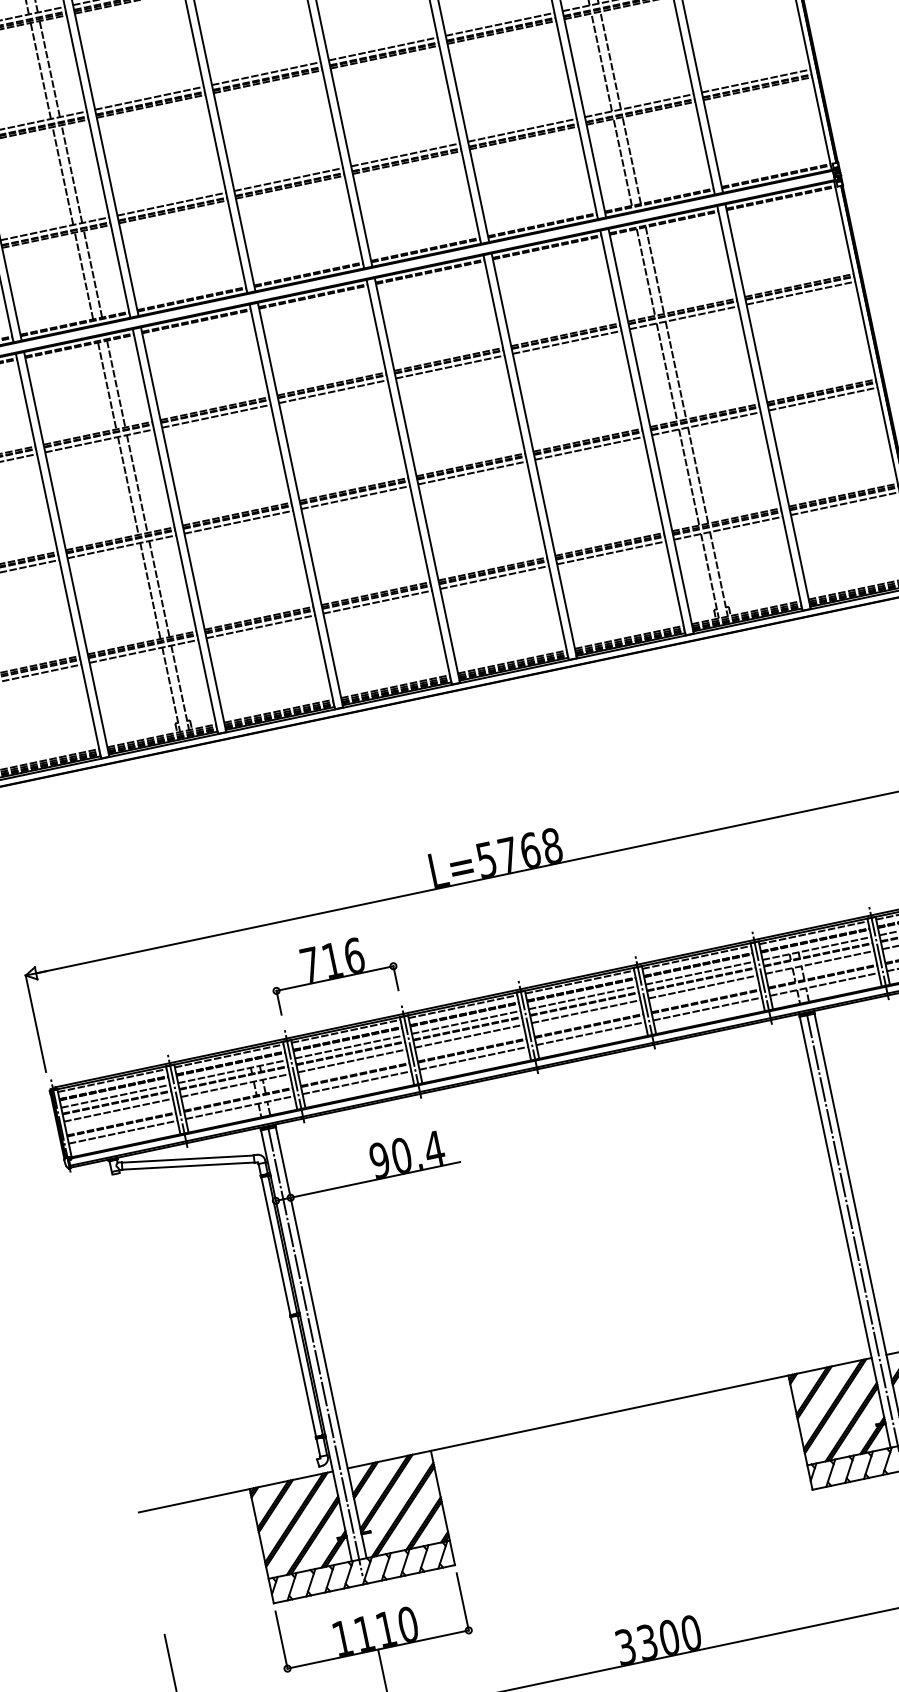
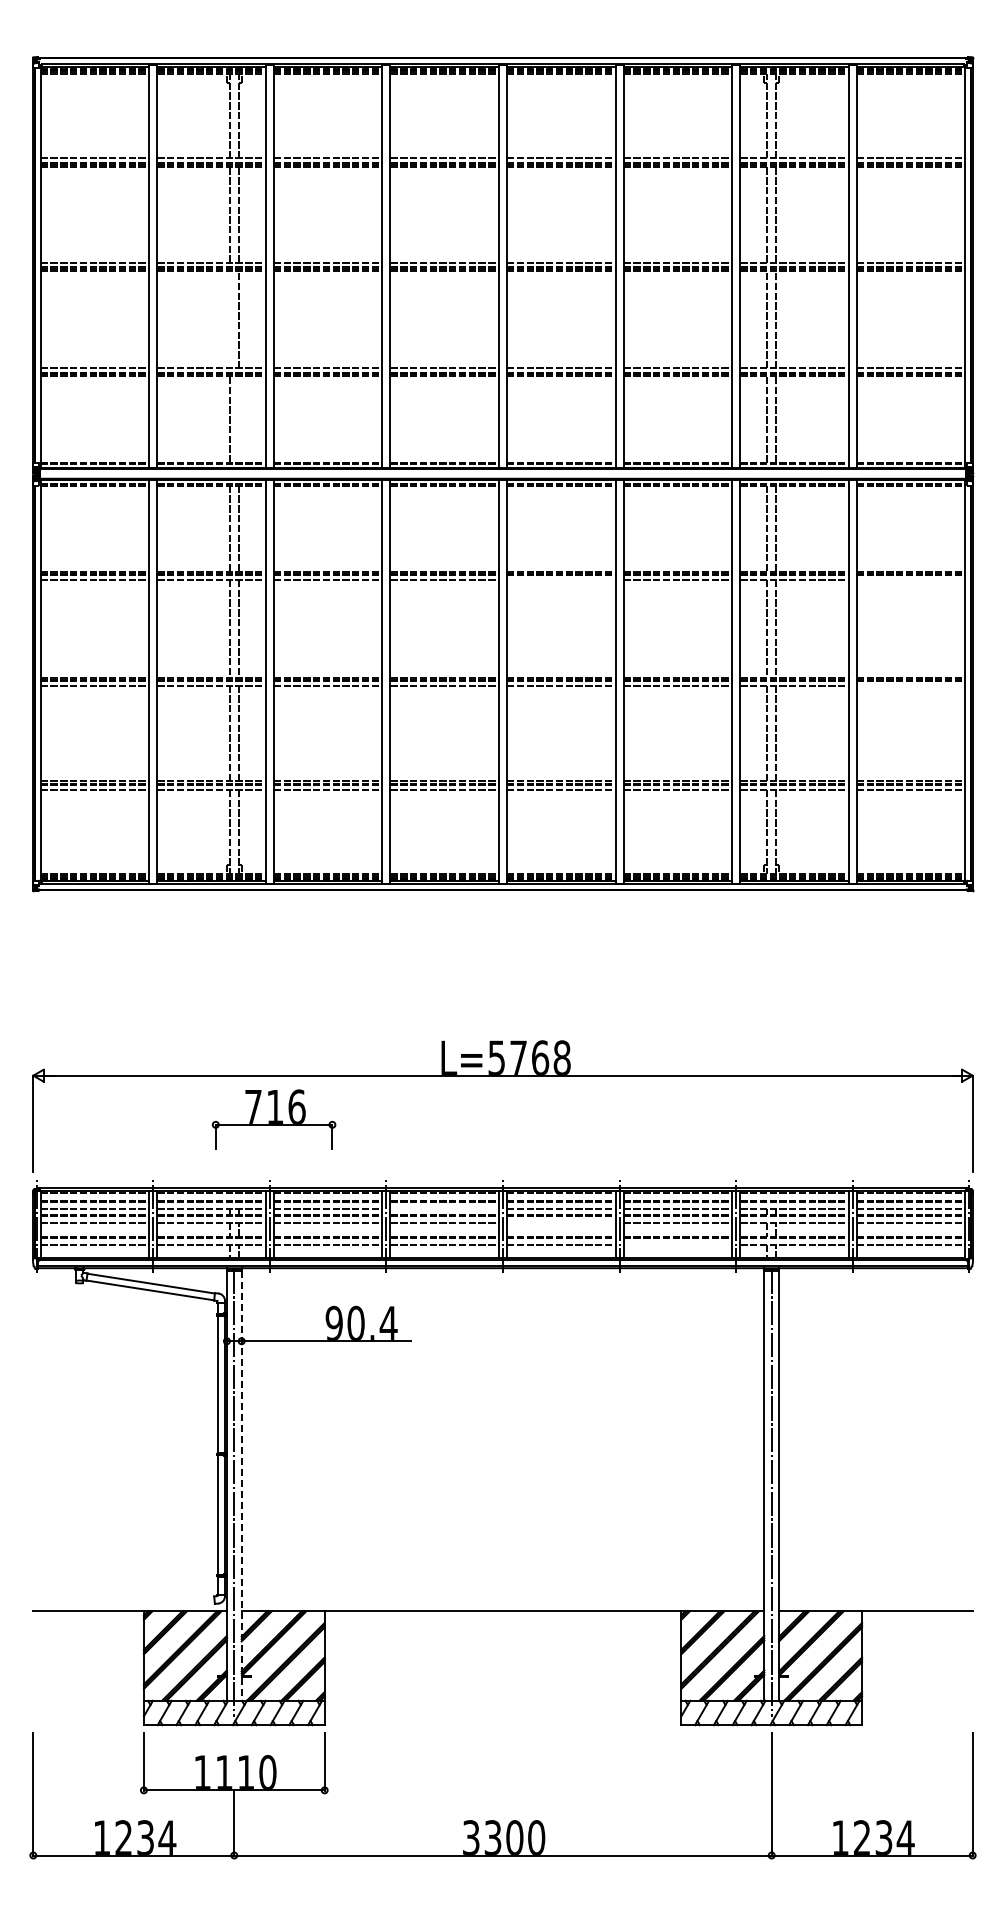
line: (62, 176) -> (229, 319), removed
line: (92, 273) -> (238, 418), removed
line: (800, 292) -> (910, 579), removed
line: (450, 366) -> (561, 579), removed
line: (822, 399) -> (910, 685), removed
part: (333, 973) -> (273, 1119), moved
line: (707, 1008) -> (677, 1244), removed
line: (586, 1011) -> (561, 1222), removed
line: (466, 1022) -> (444, 1209), removed
line: (320, 1342) -> (241, 1485), solid -> dashed

